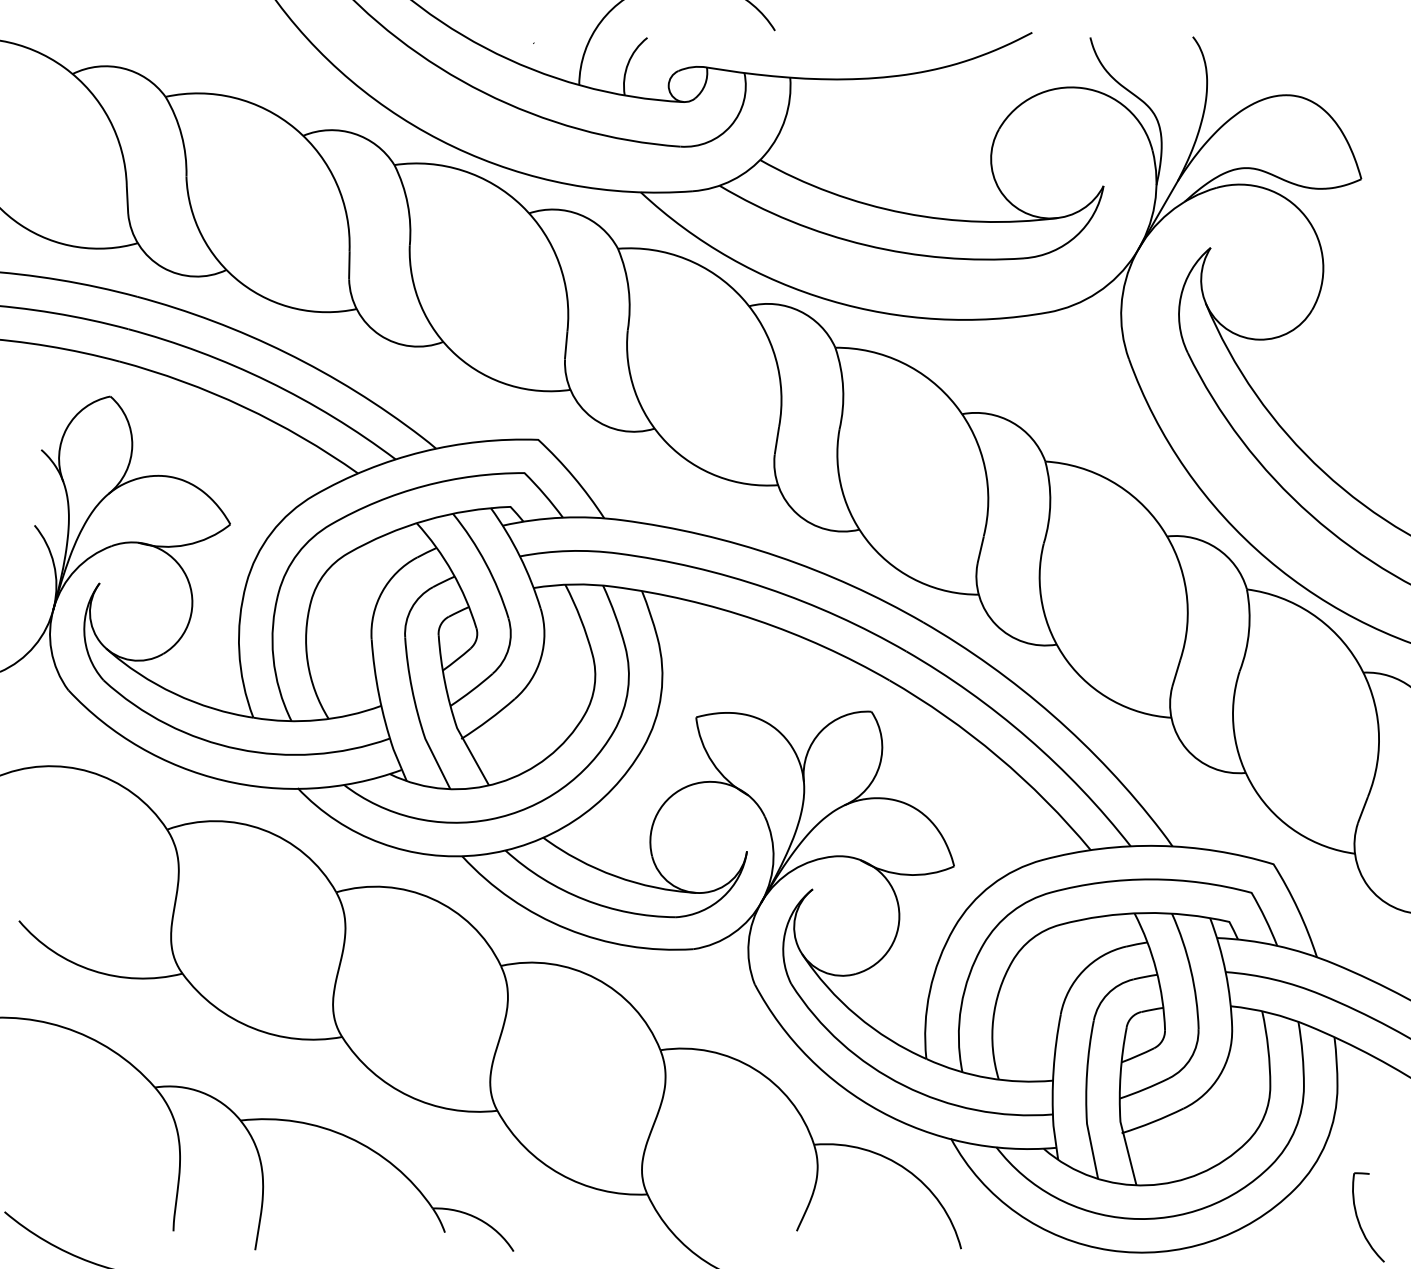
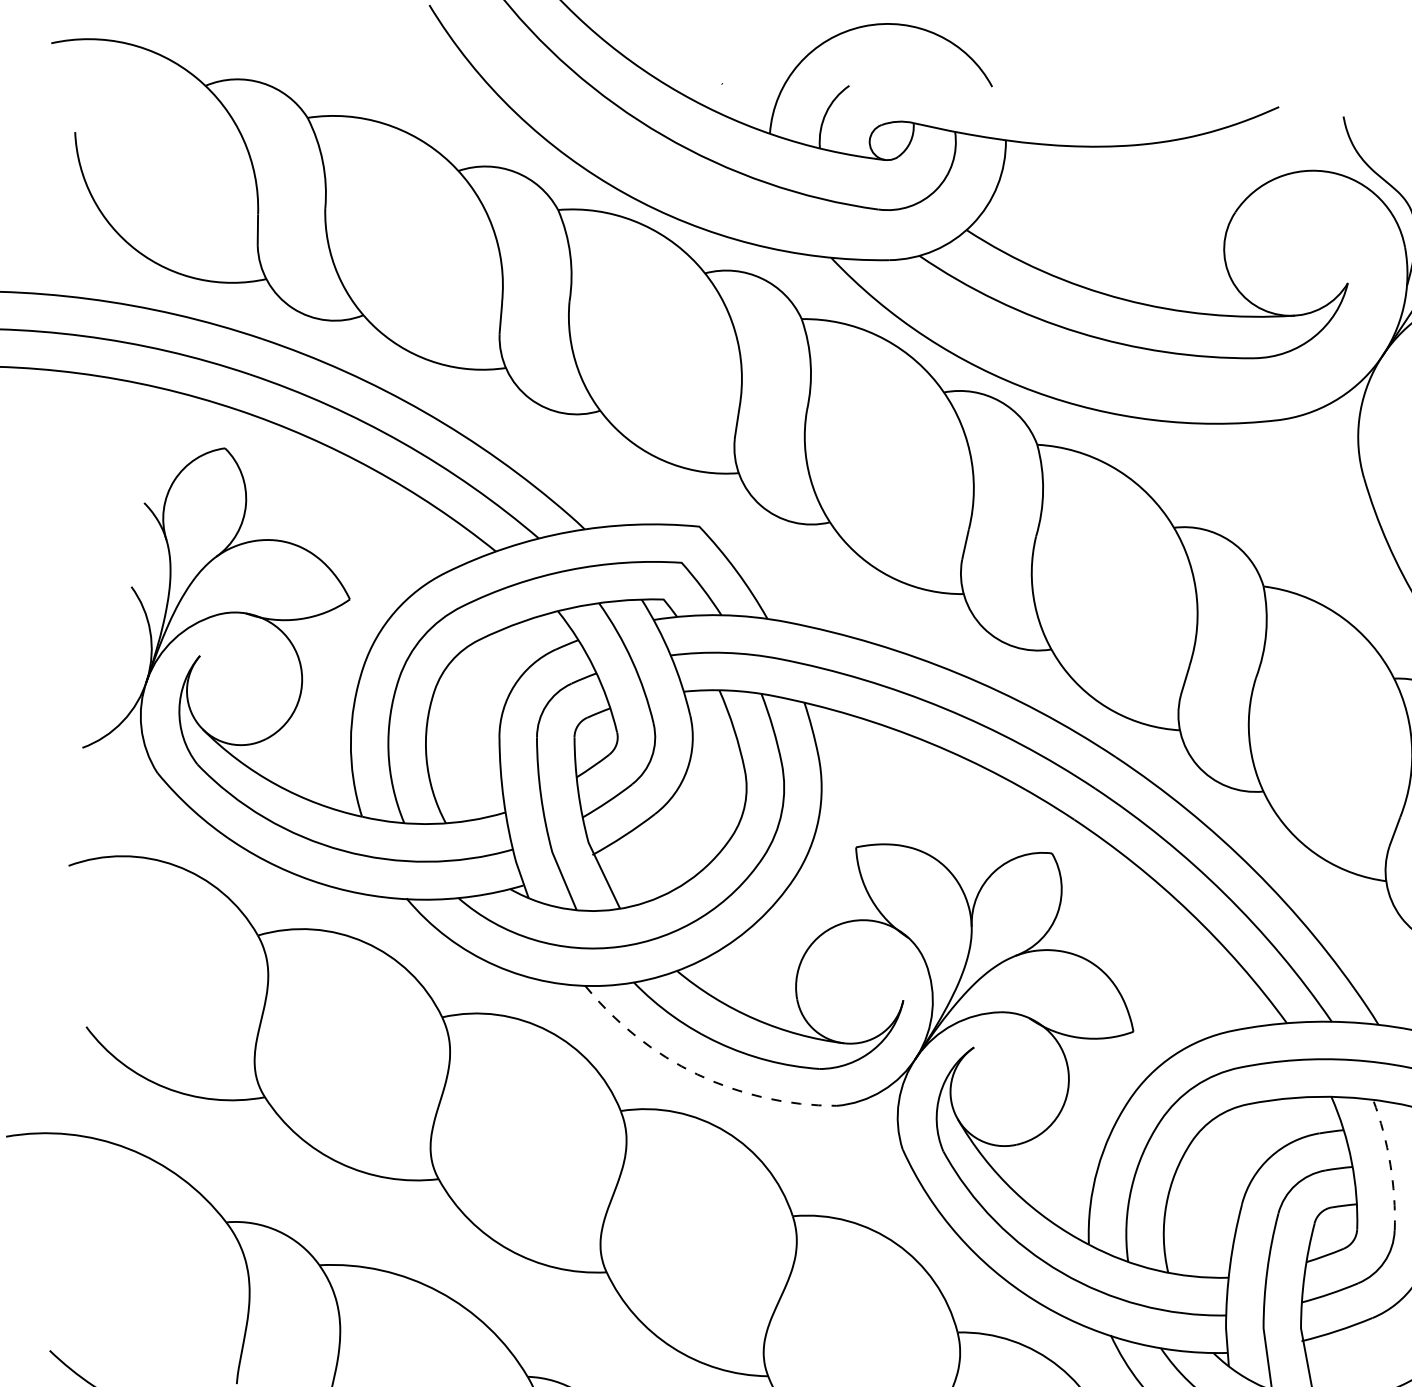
arc: (567, 929) -> (697, 1075), solid -> dashed
arc: (1190, 970) -> (1389, 1164), solid -> dashed

